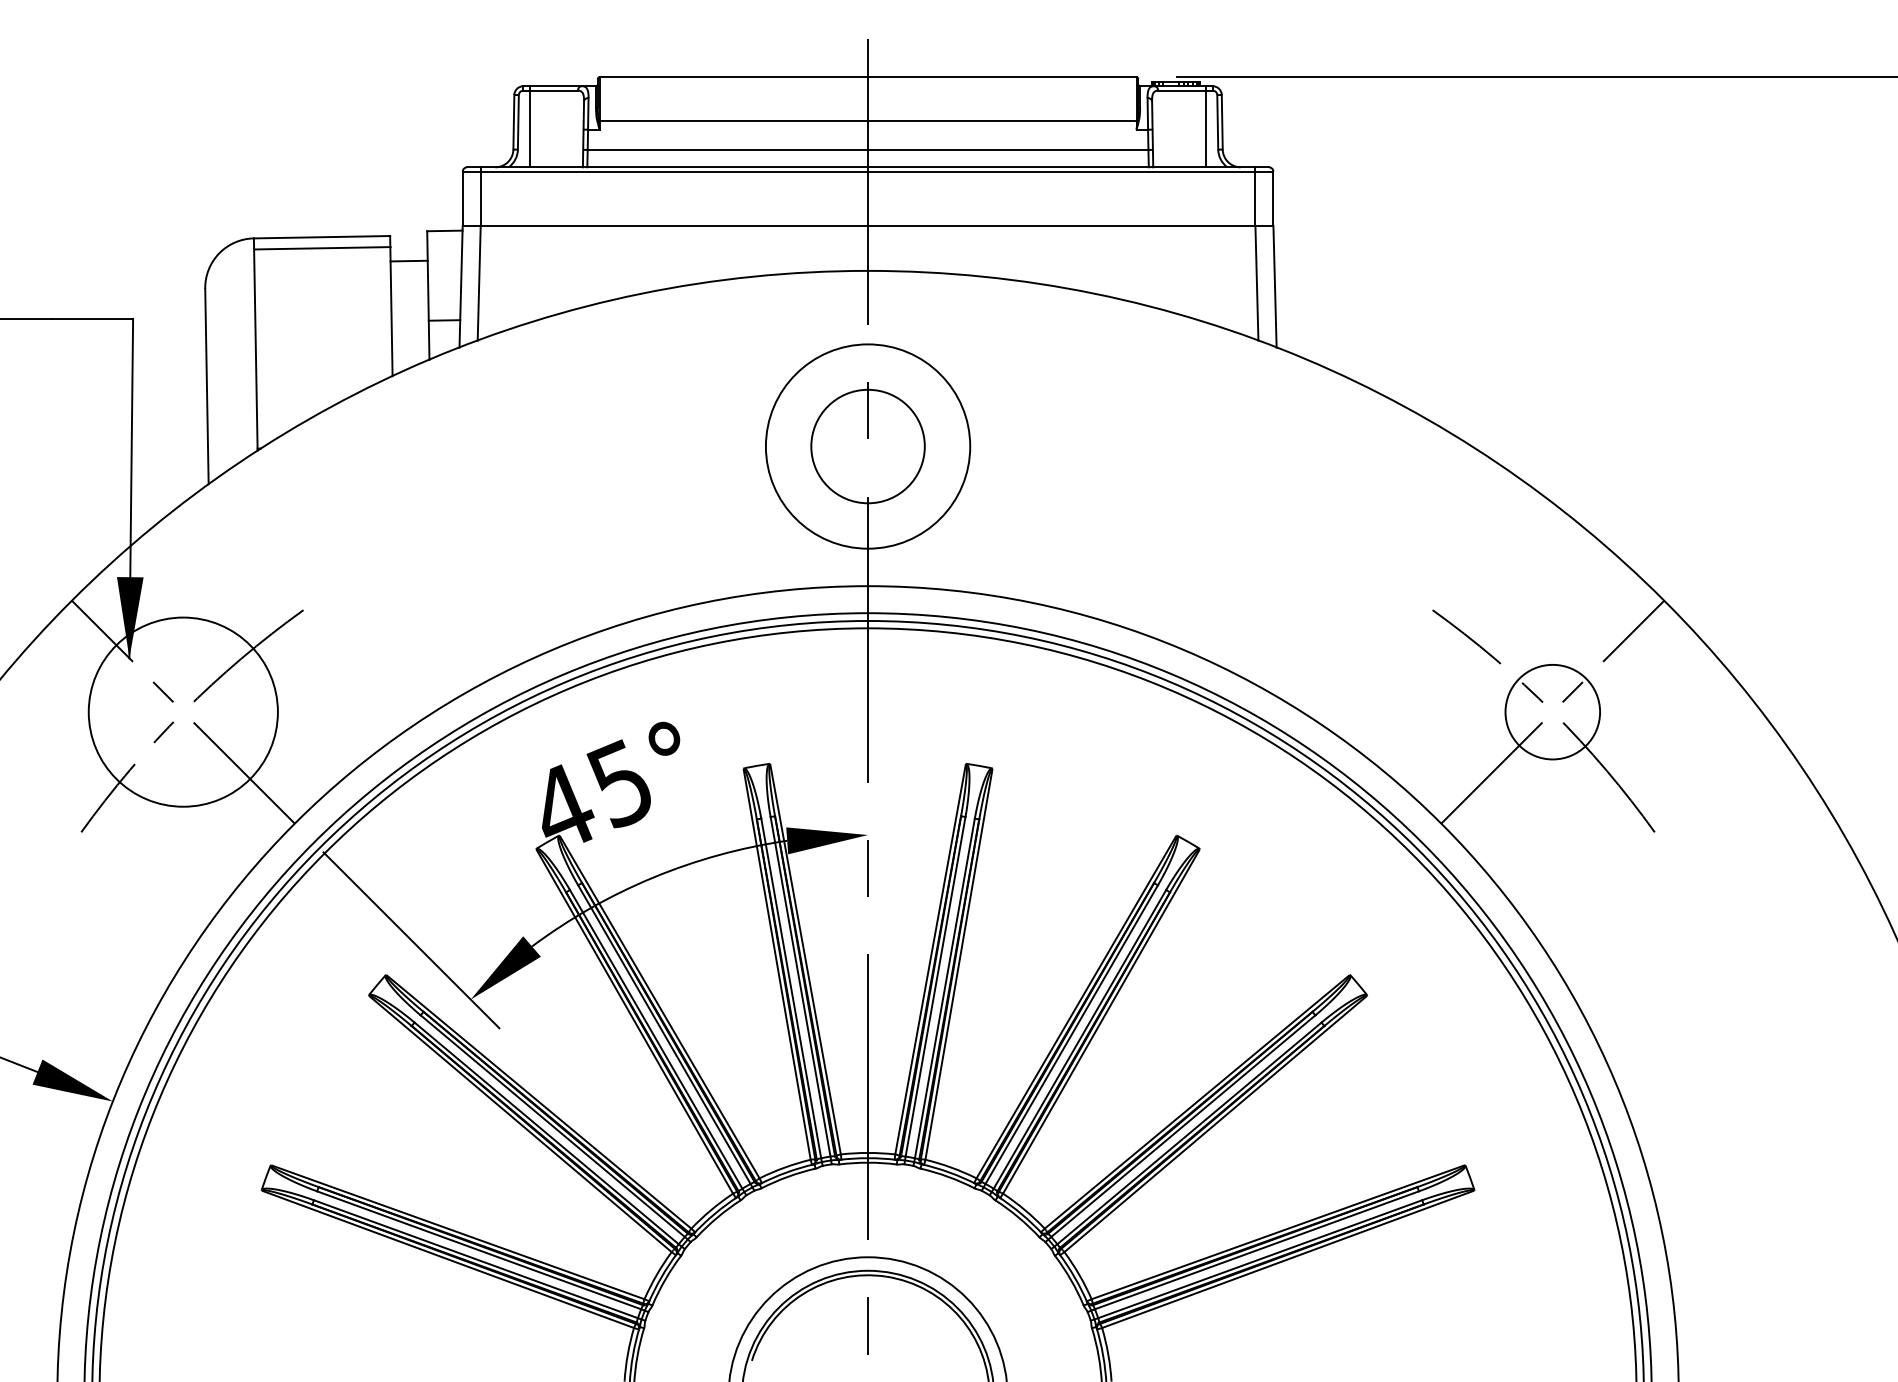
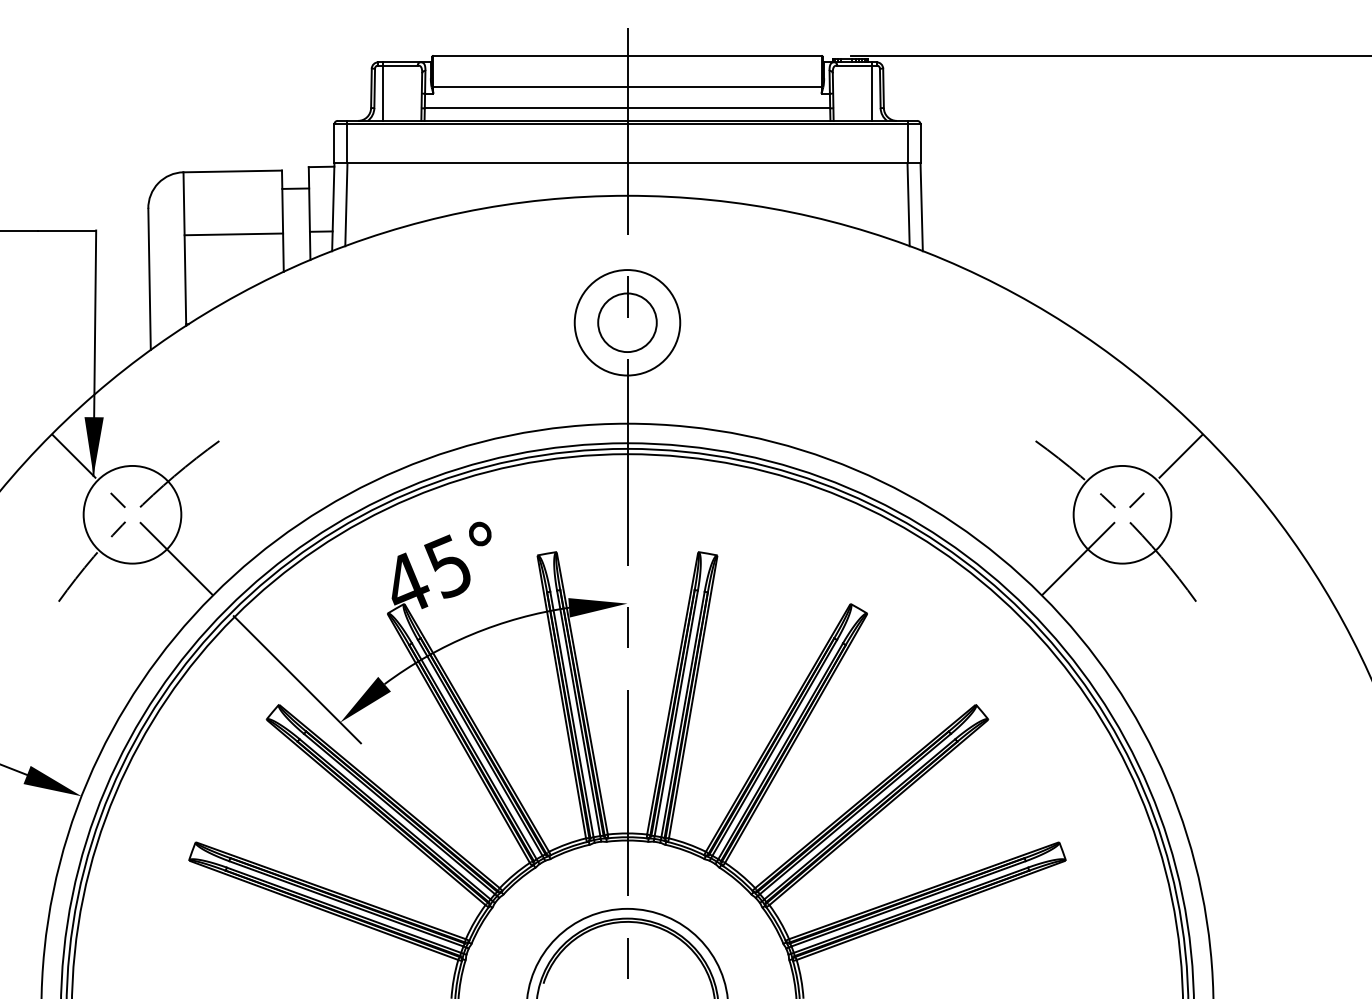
line: (322, 248) -> (233, 234), moved
circle: (867, 446) -> (627, 322), size x0.71
circle: (868, 446) -> (627, 322), size x0.71
circle: (182, 711) -> (131, 514), size x0.71
circle: (1552, 711) -> (1122, 514), size x1.43

